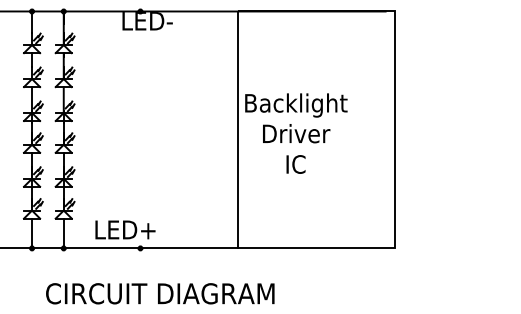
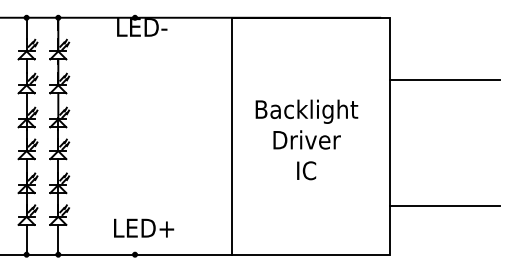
line: (450, 73) -> (445, 79), added
text: (296, 133) -> (307, 139), moved
line: (450, 199) -> (445, 205), added
text: (125, 229) -> (144, 227), moved

